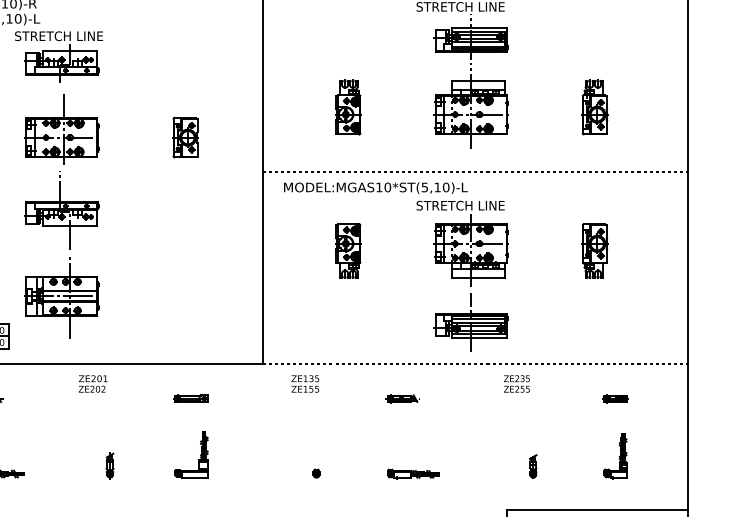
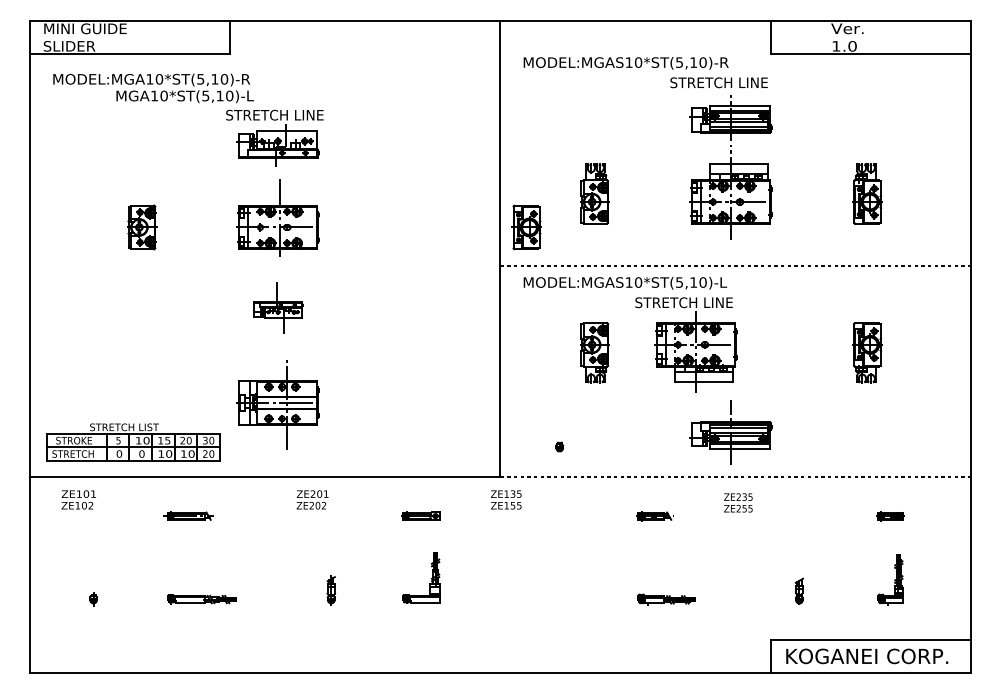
part: (185, 137) -> (526, 227), moved
part: (61, 210) -> (277, 307), size x0.6
part: (462, 243) -> (686, 344), moved
text: (305, 383) -> (506, 499), moved
text: (517, 383) -> (738, 502), moved
part: (316, 473) -> (559, 446), moved

